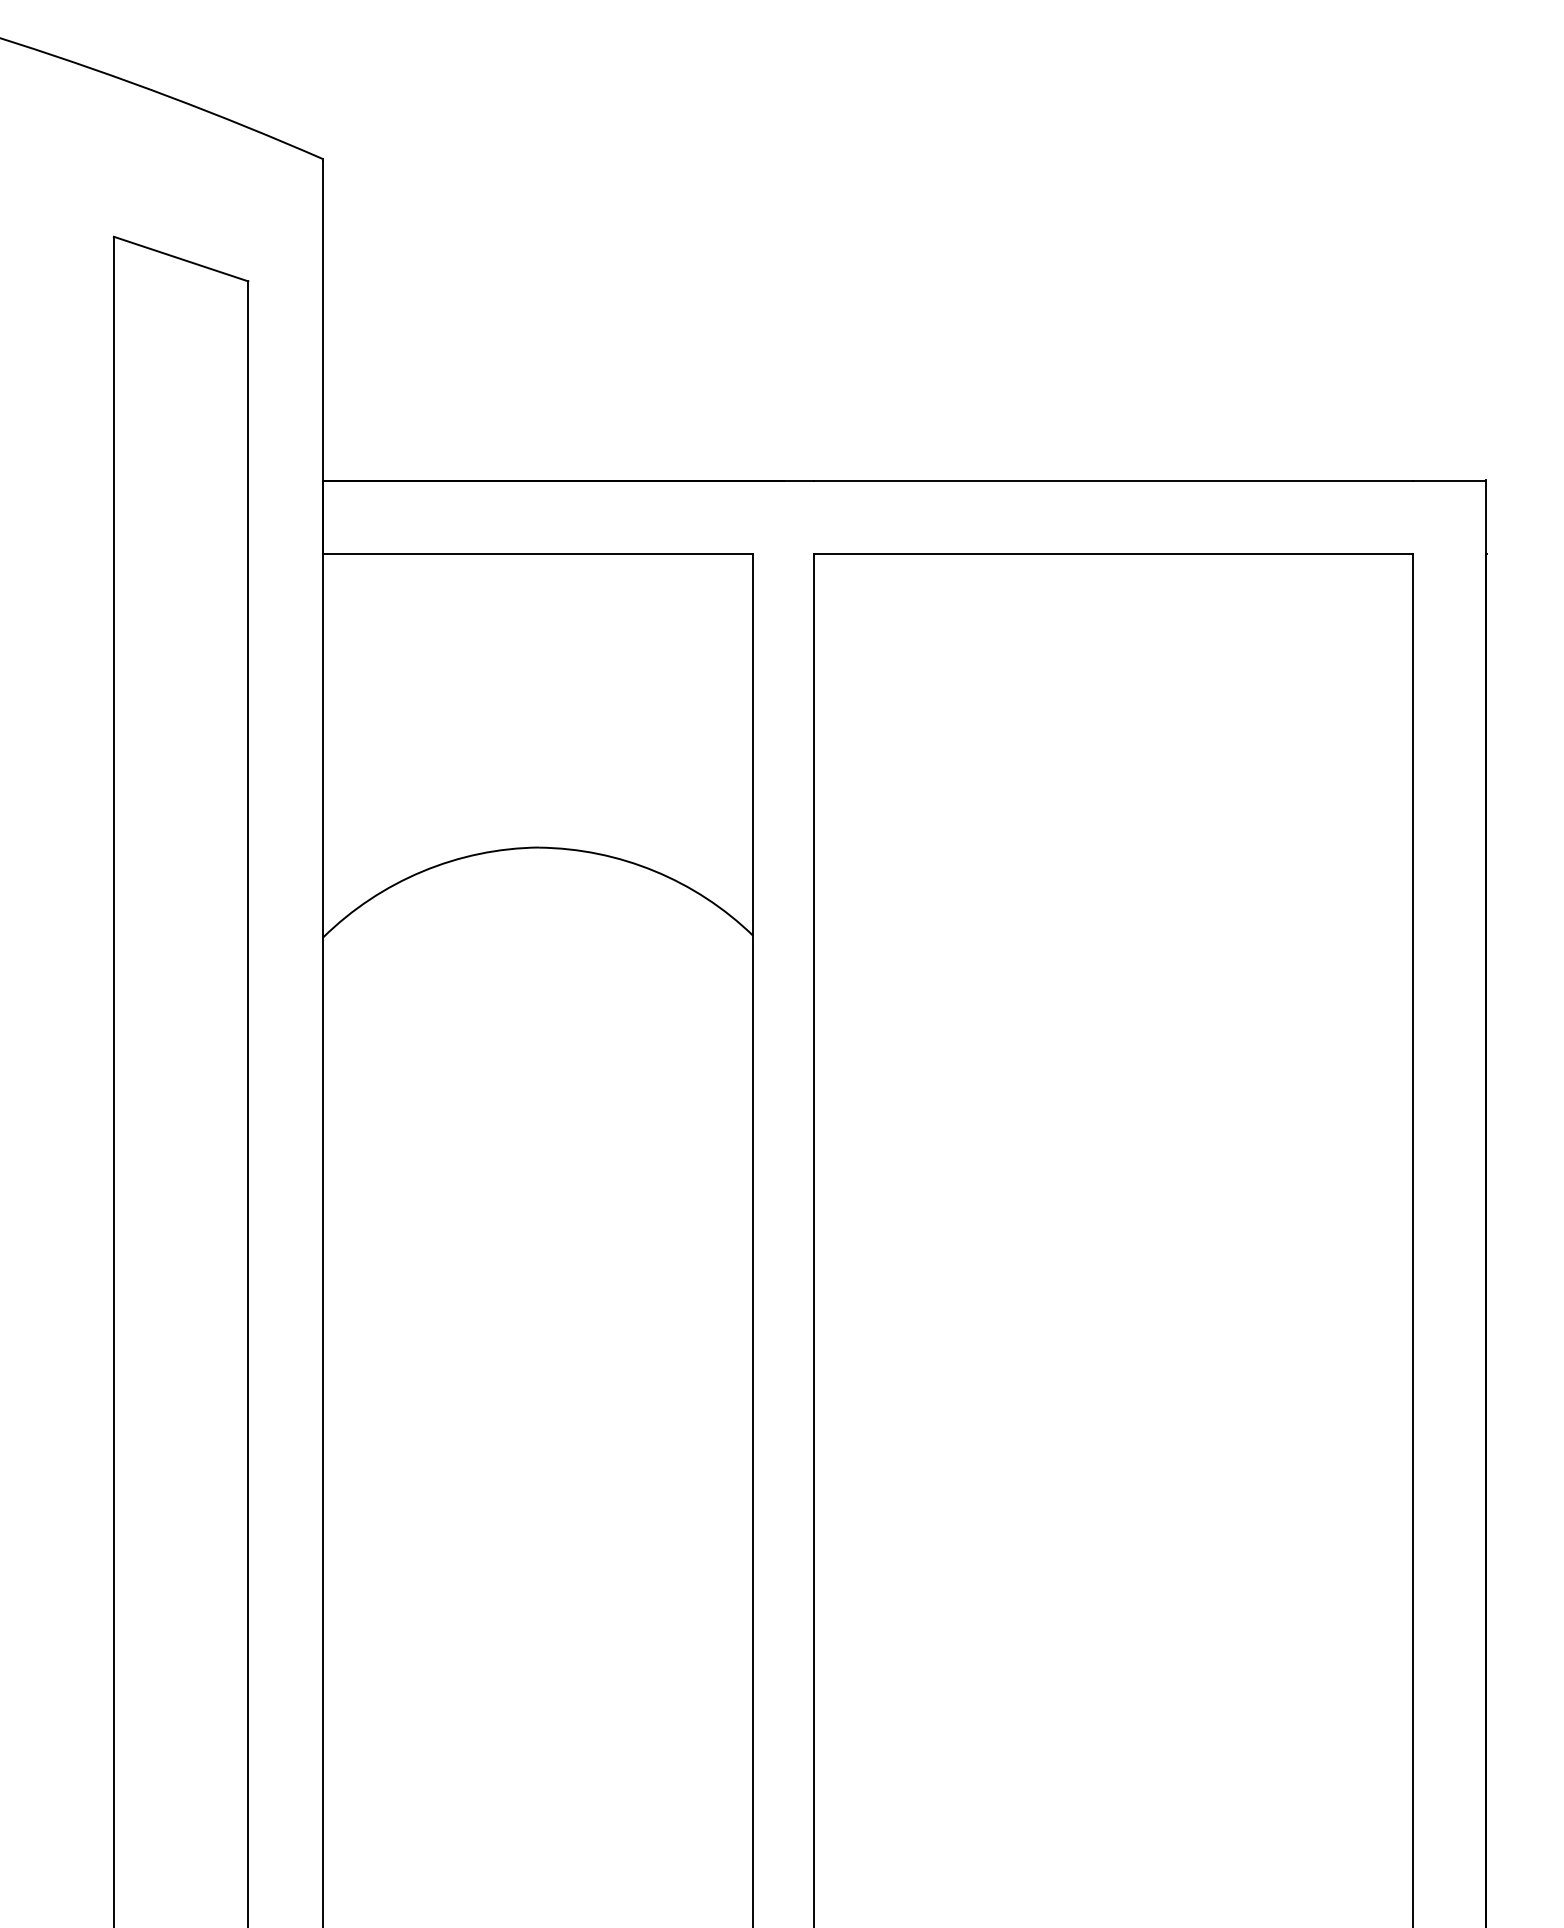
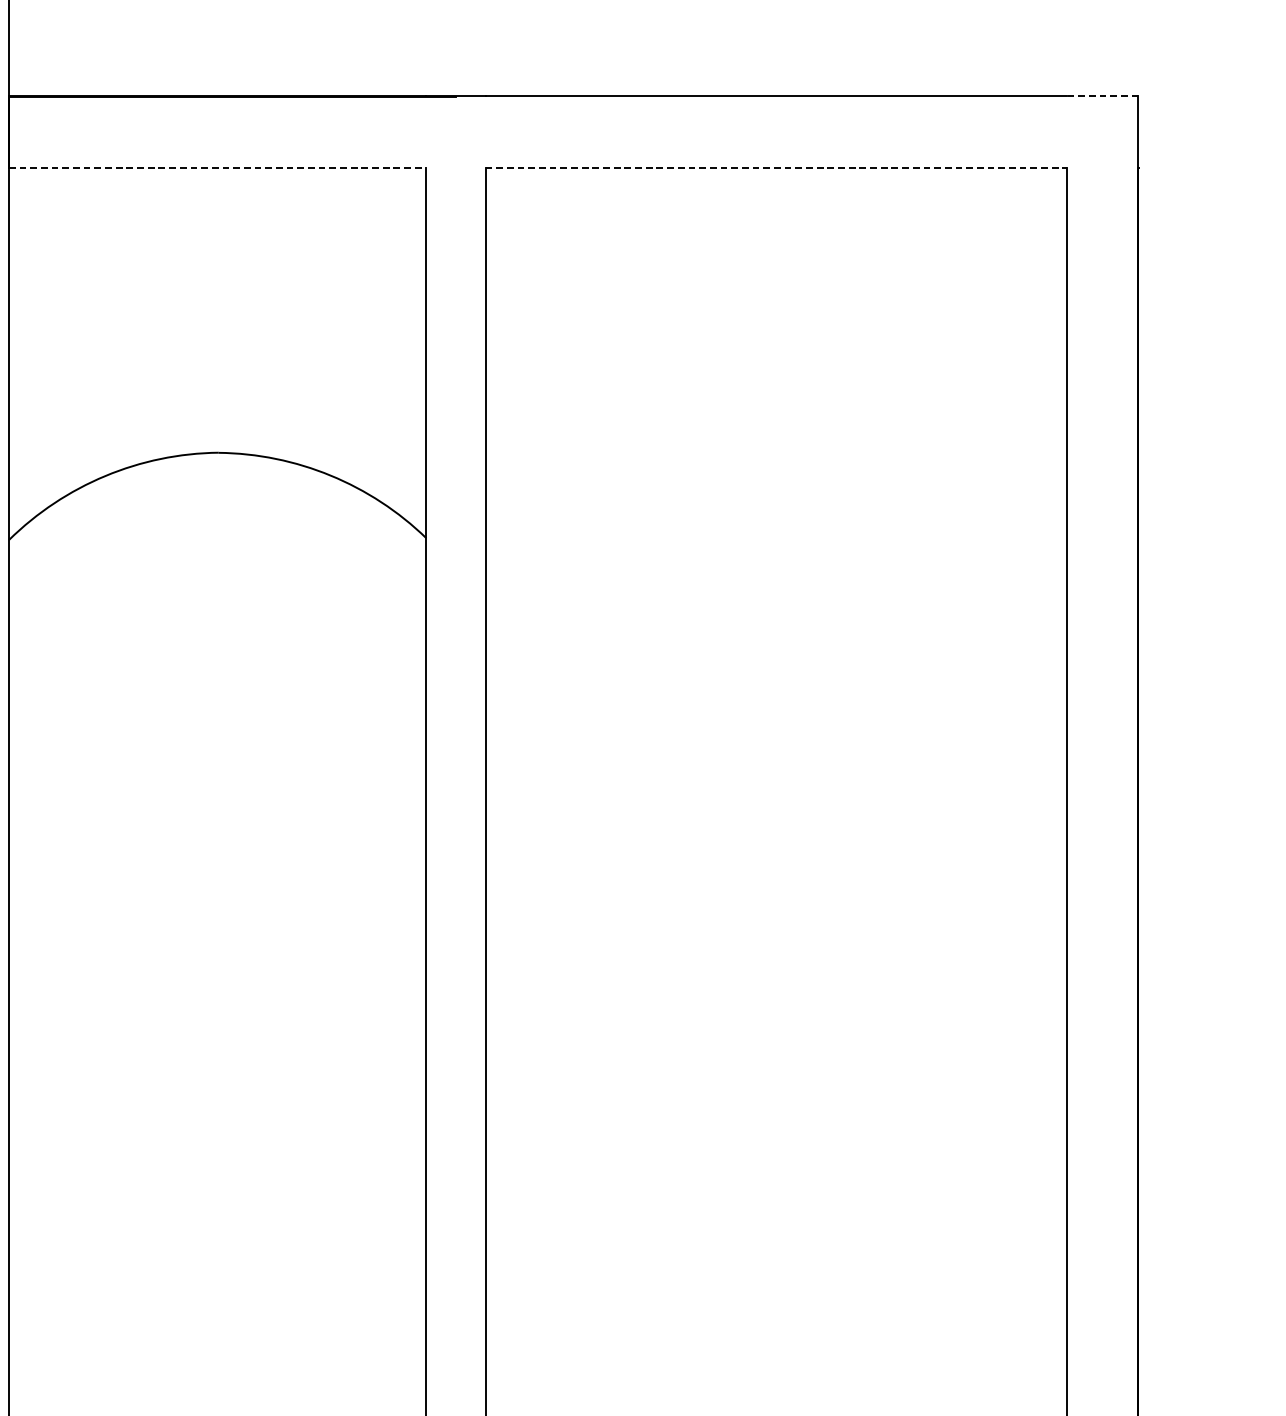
line: (1449, 480) -> (1102, 96), solid -> dashed
line: (537, 553) -> (217, 167), solid -> dashed
line: (1113, 553) -> (776, 167), solid -> dashed

